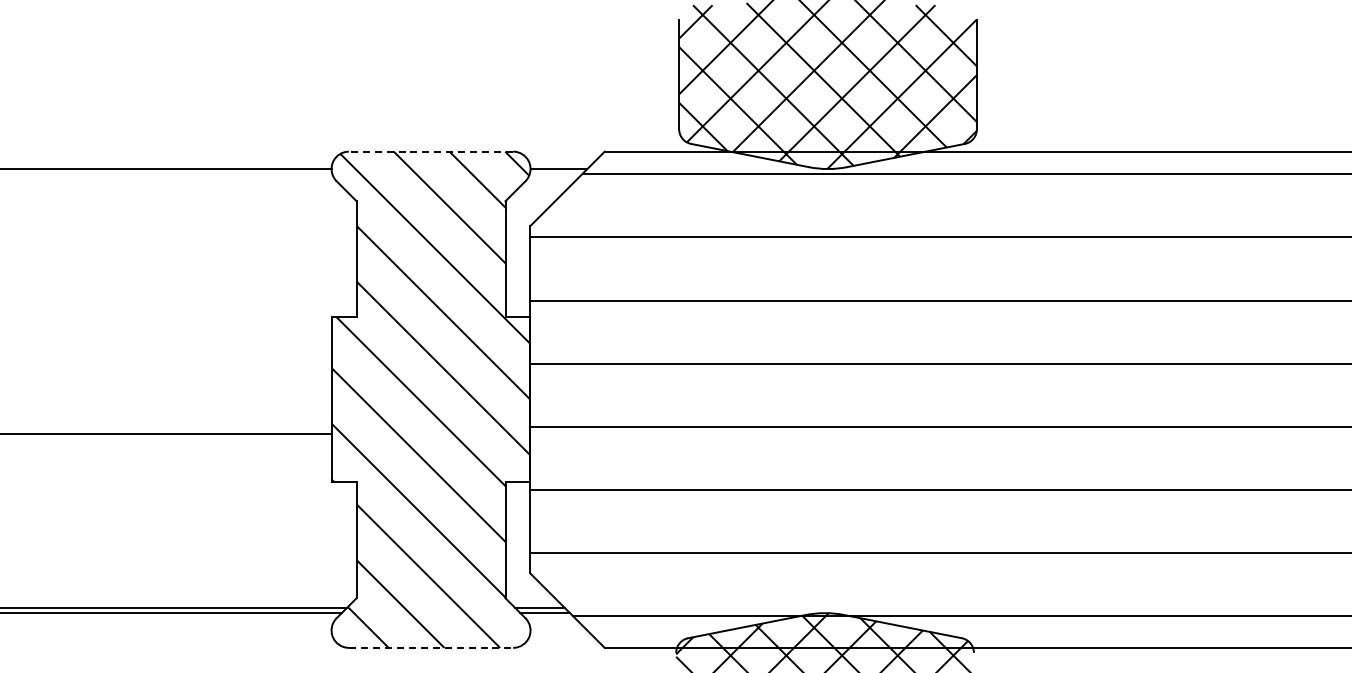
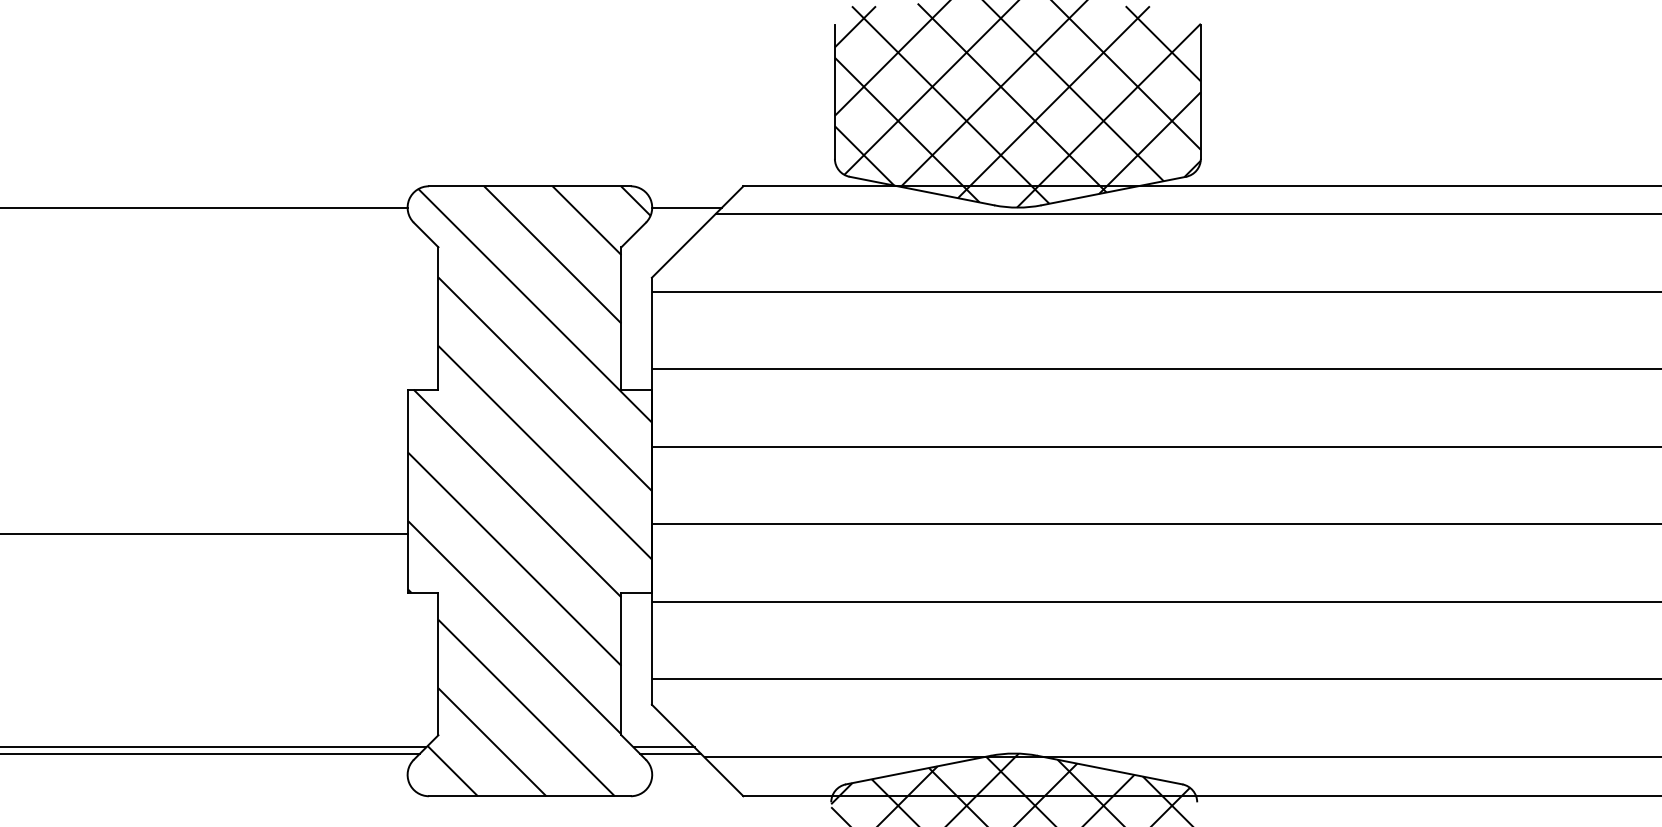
line: (430, 151) -> (529, 186), dashed -> solid
line: (431, 647) -> (530, 795), dashed -> solid

